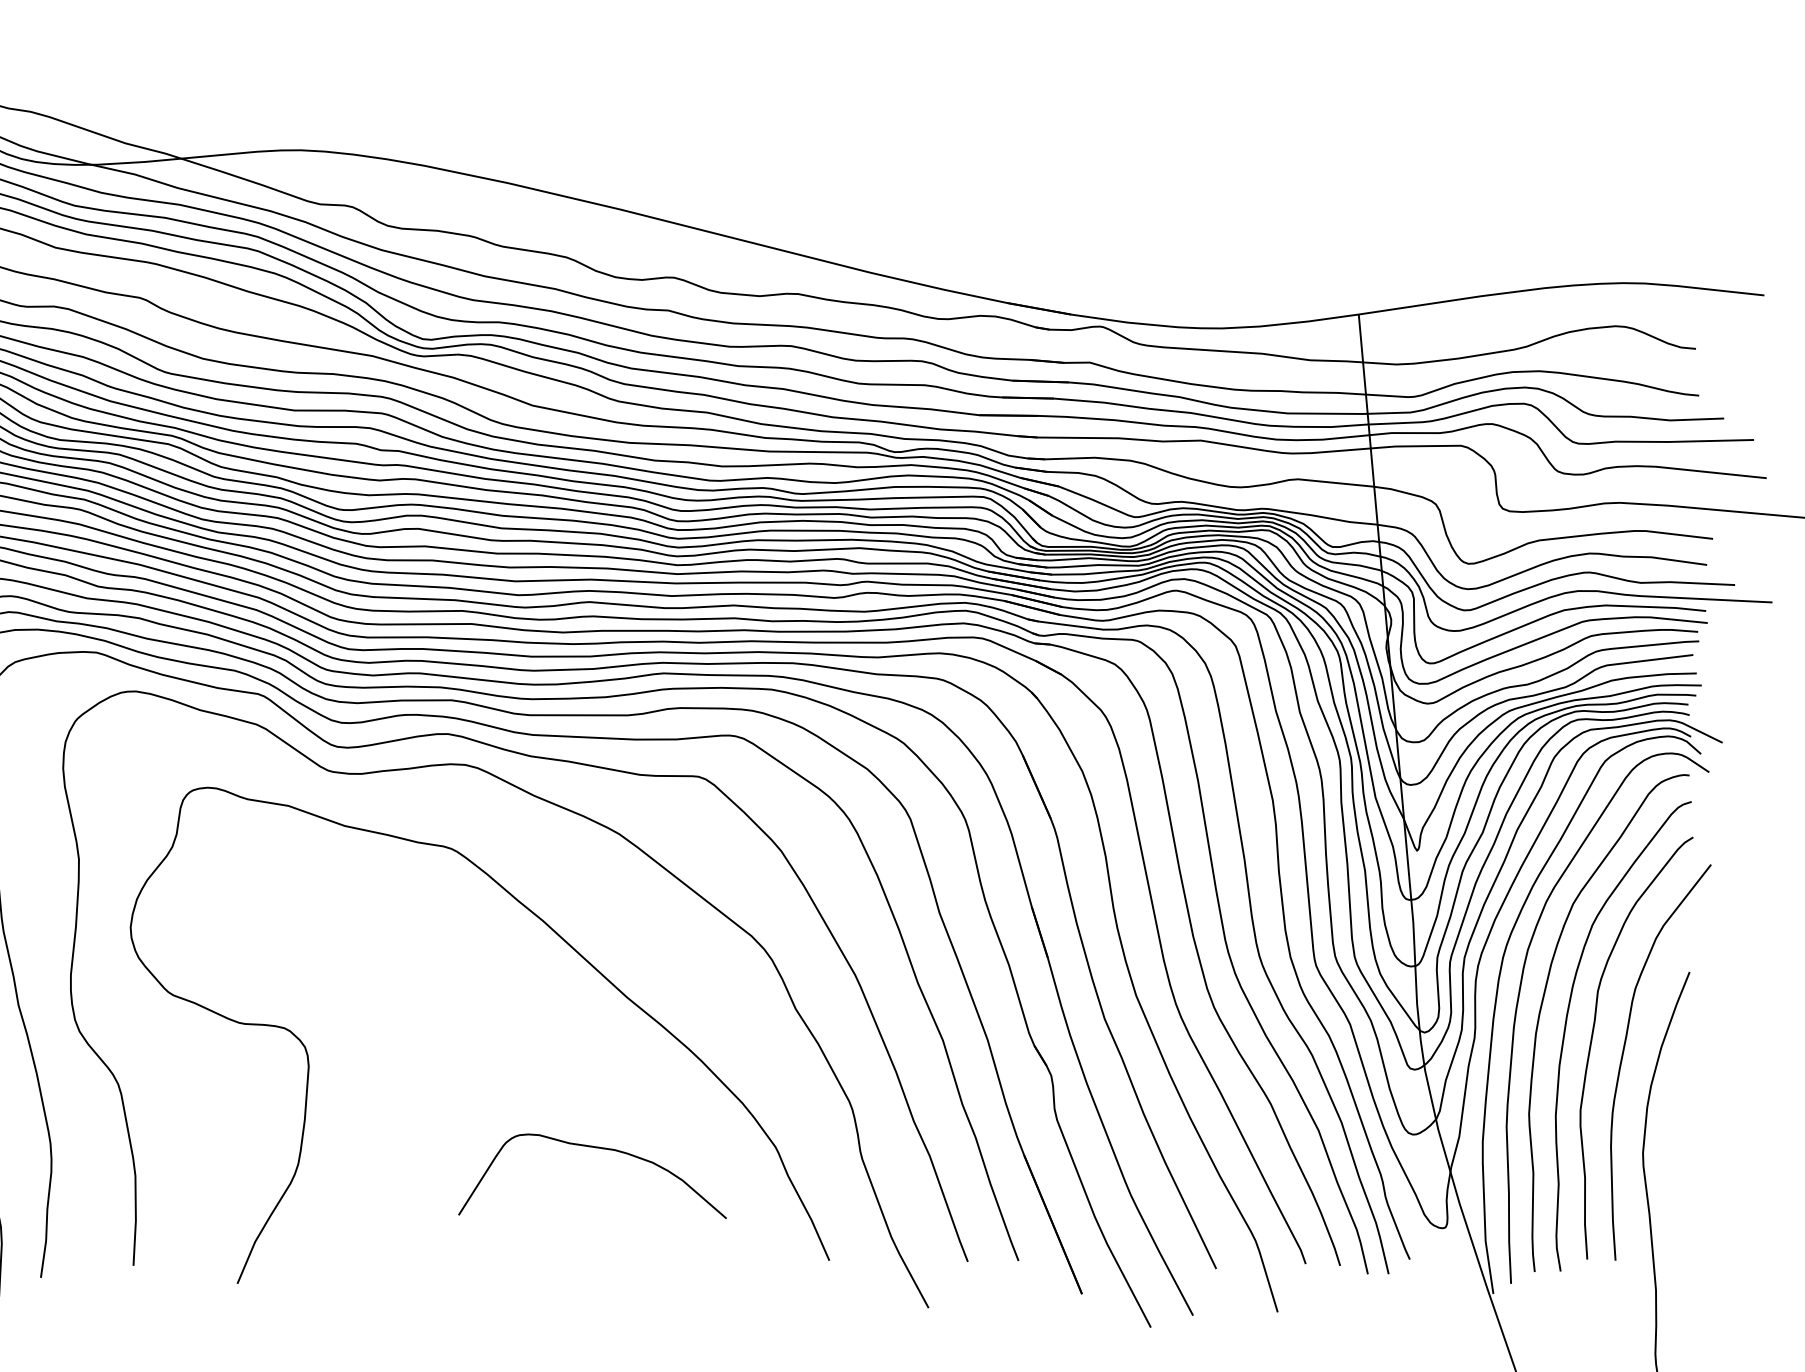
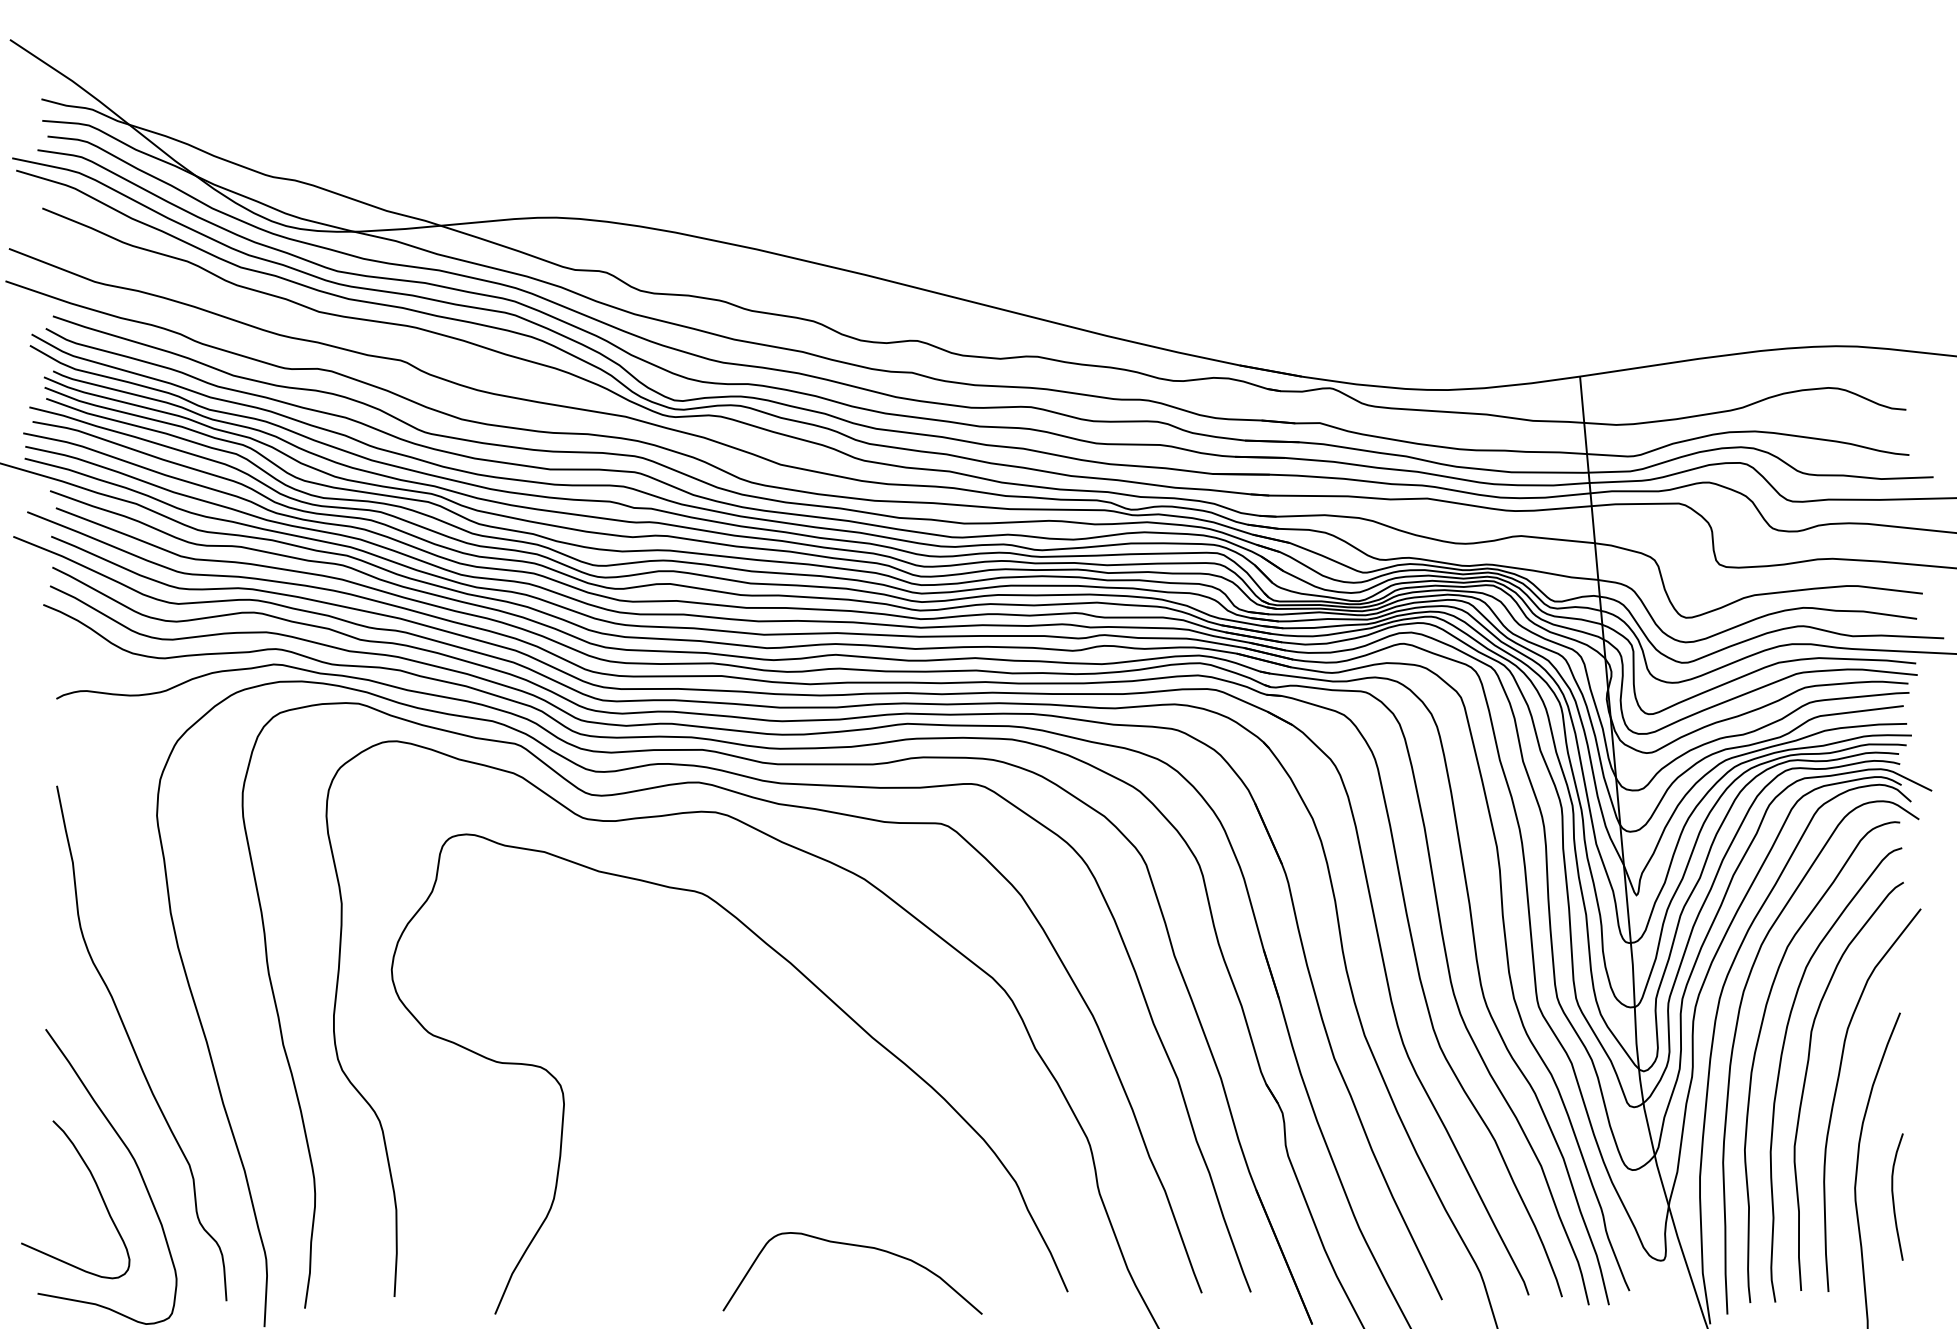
curve: (595, 1148) -> (855, 1246), moved
curve: (1682, 1161) -> (1893, 1196), added

